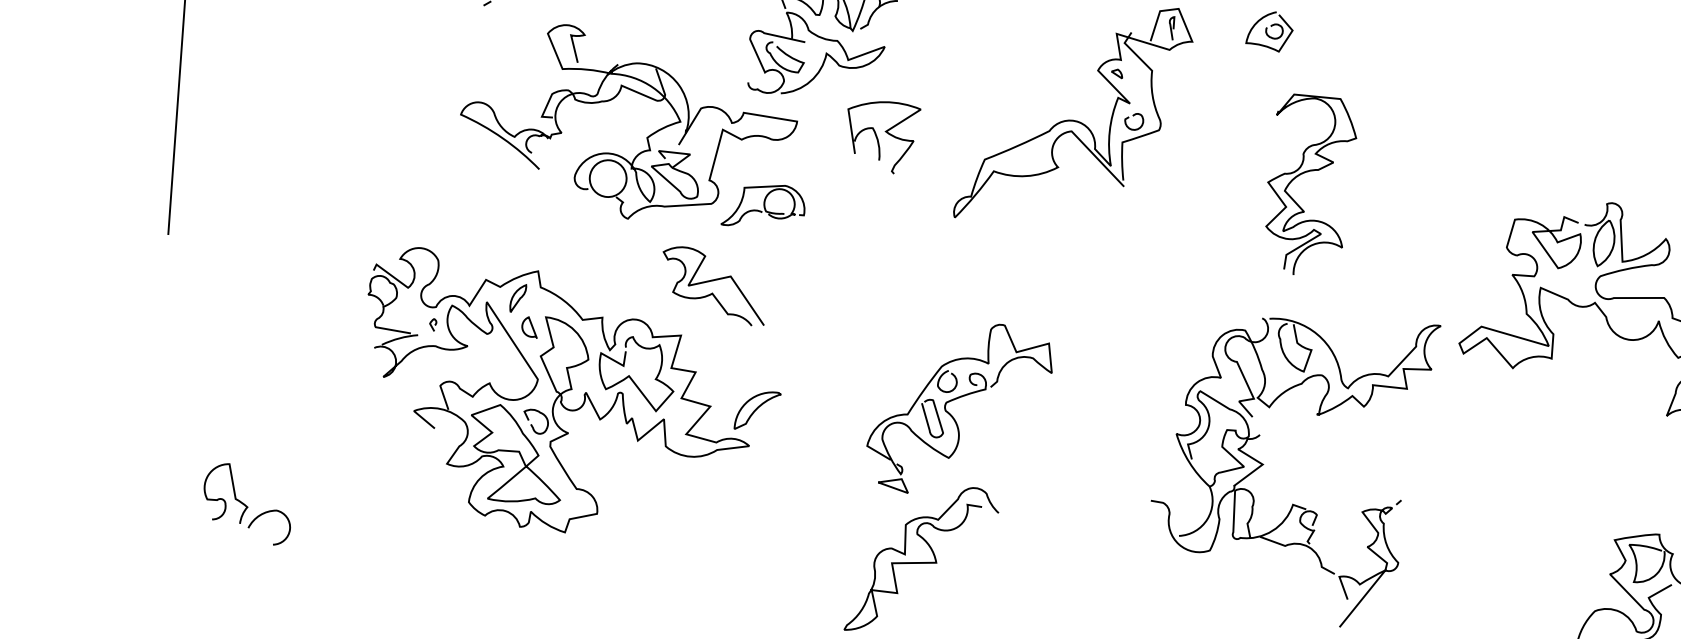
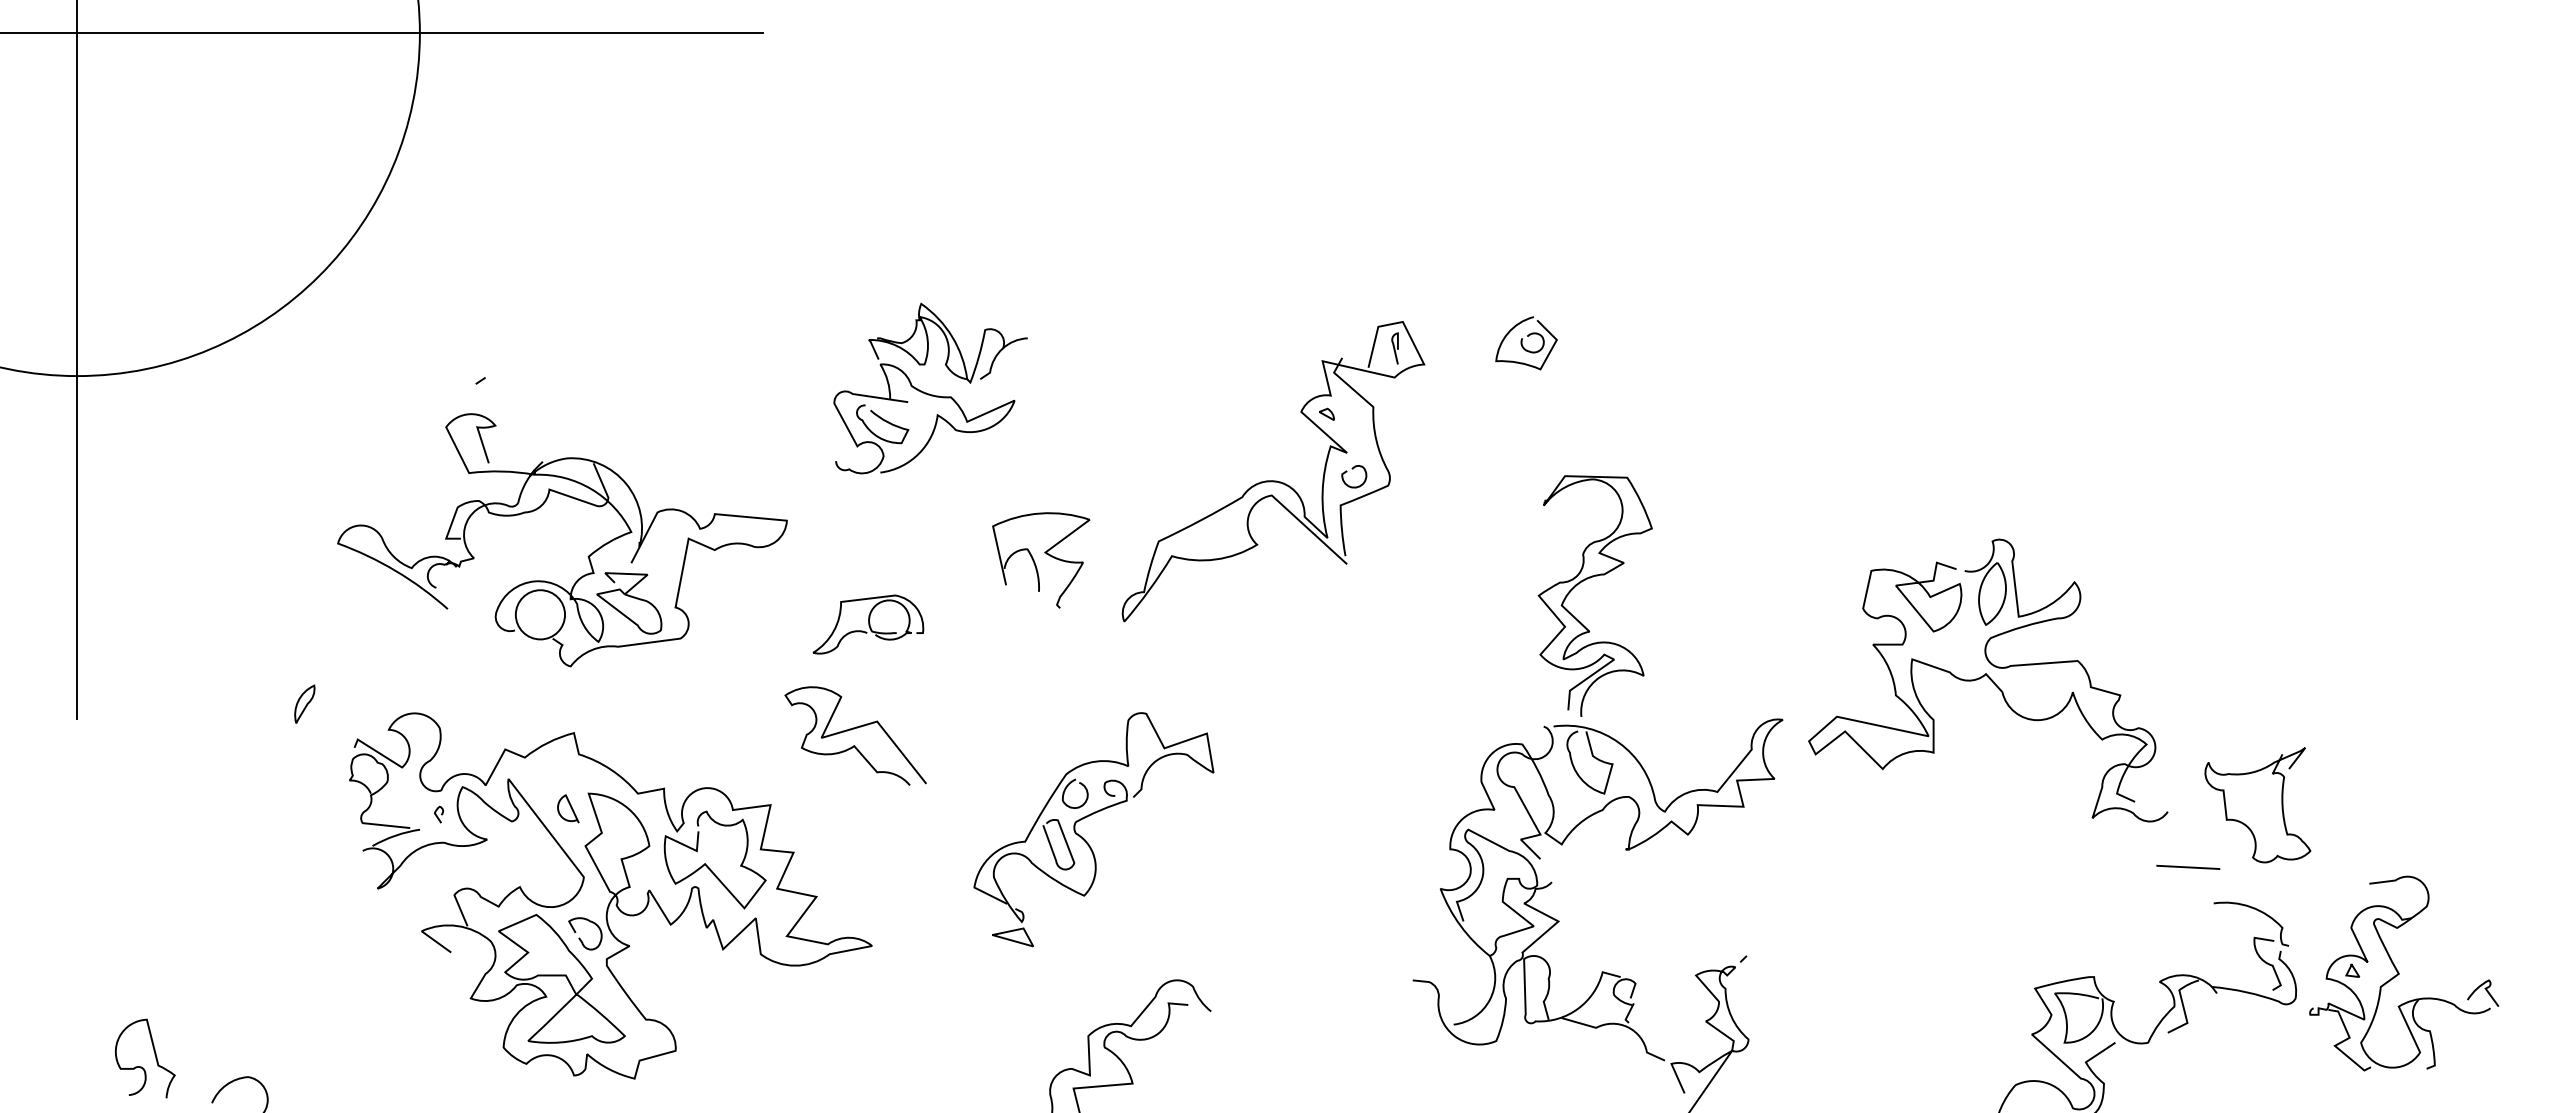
part: (646, 137) -> (587, 556), moved
part: (878, 138) -> (1035, 562), moved
part: (1307, 172) -> (1590, 578), moved
curve: (713, 281) -> (854, 729), moved
part: (517, 297) -> (304, 703), moved
part: (757, 411) -> (879, 898), removed
part: (952, 415) -> (1084, 838), moved
curve: (223, 498) -> (141, 1066), moved

